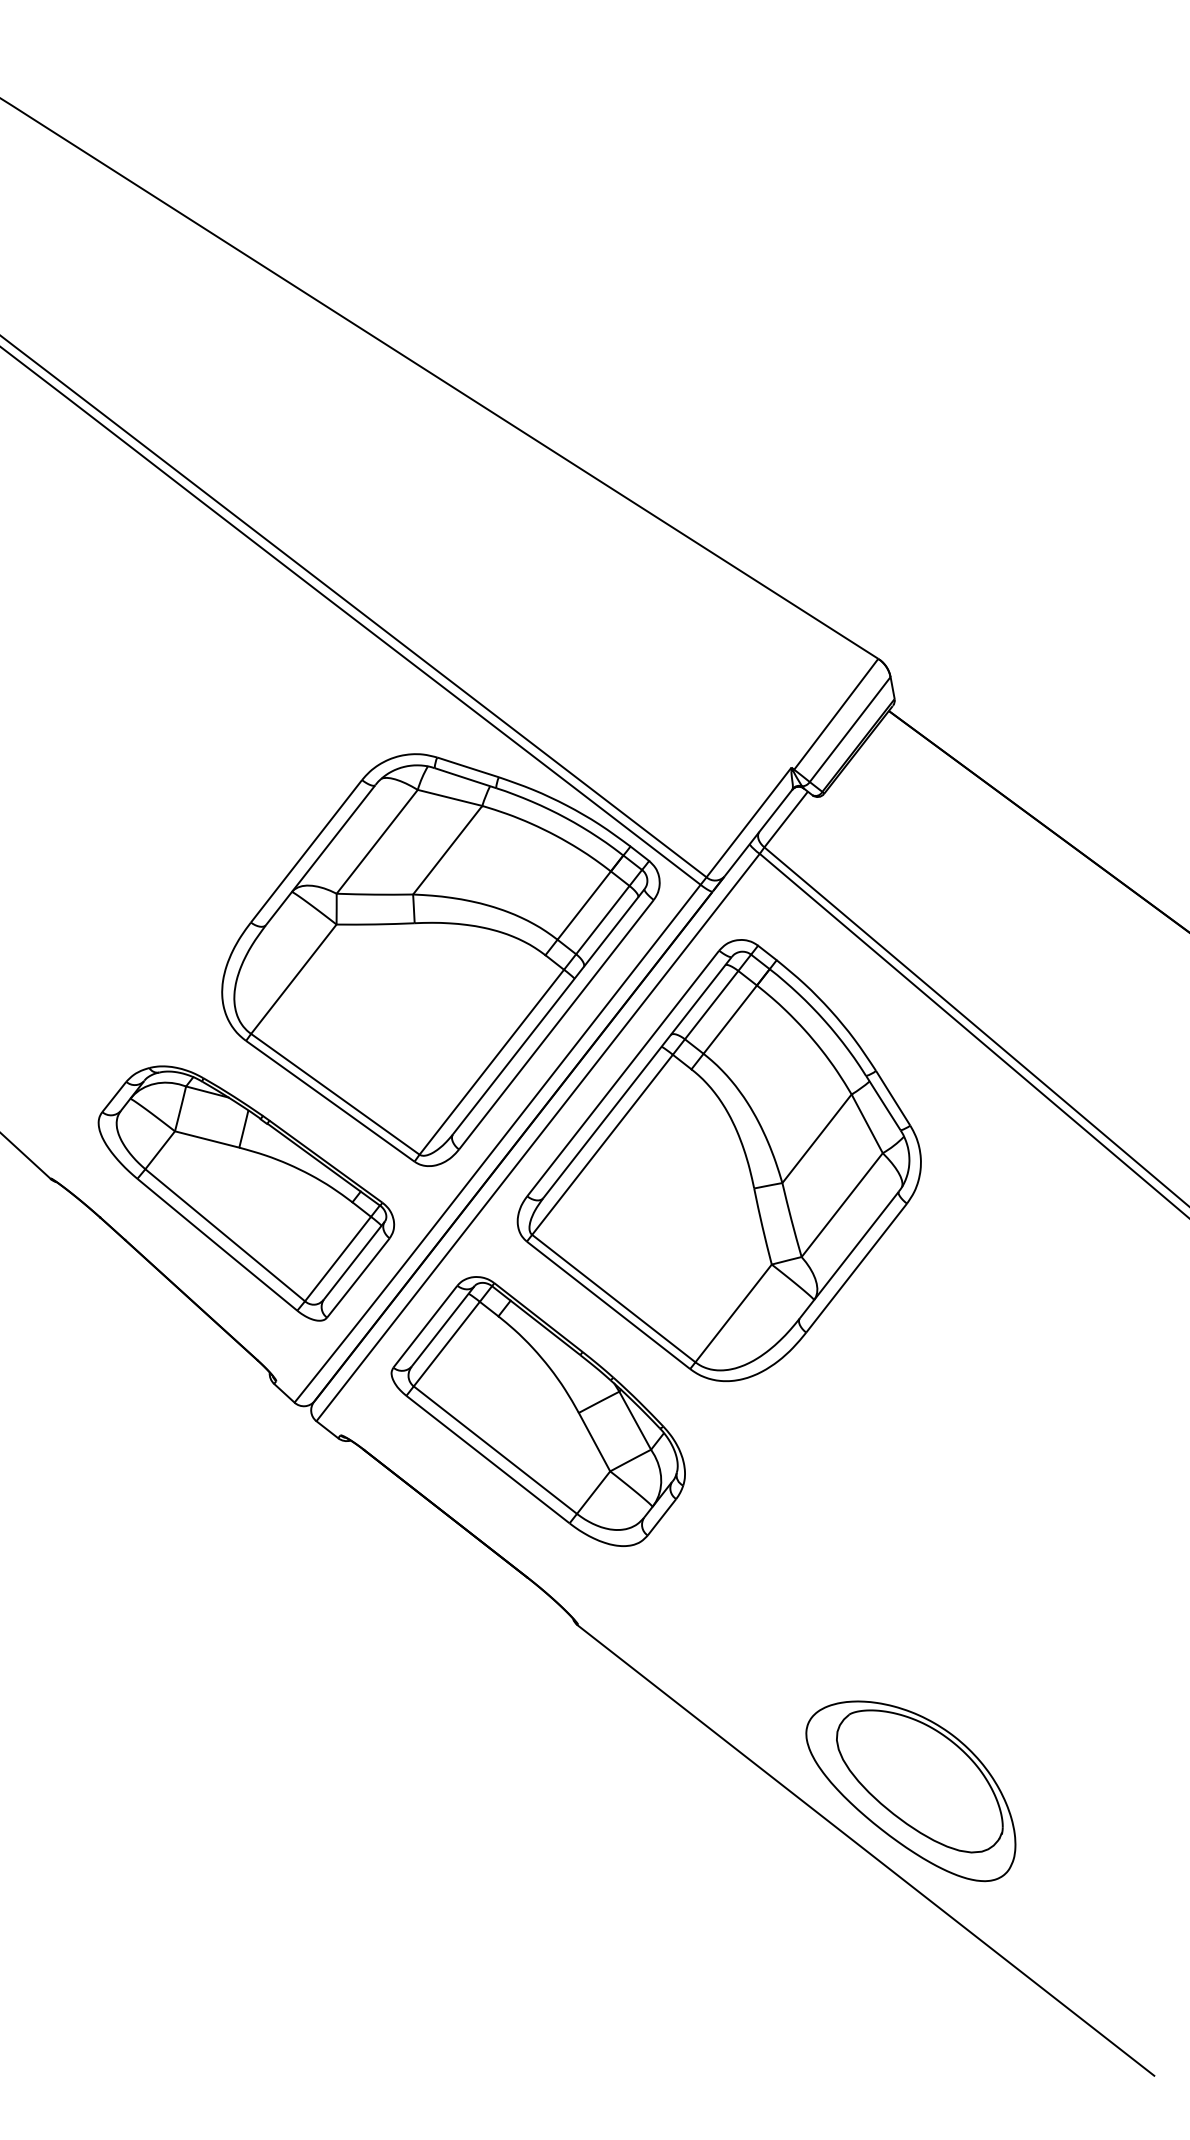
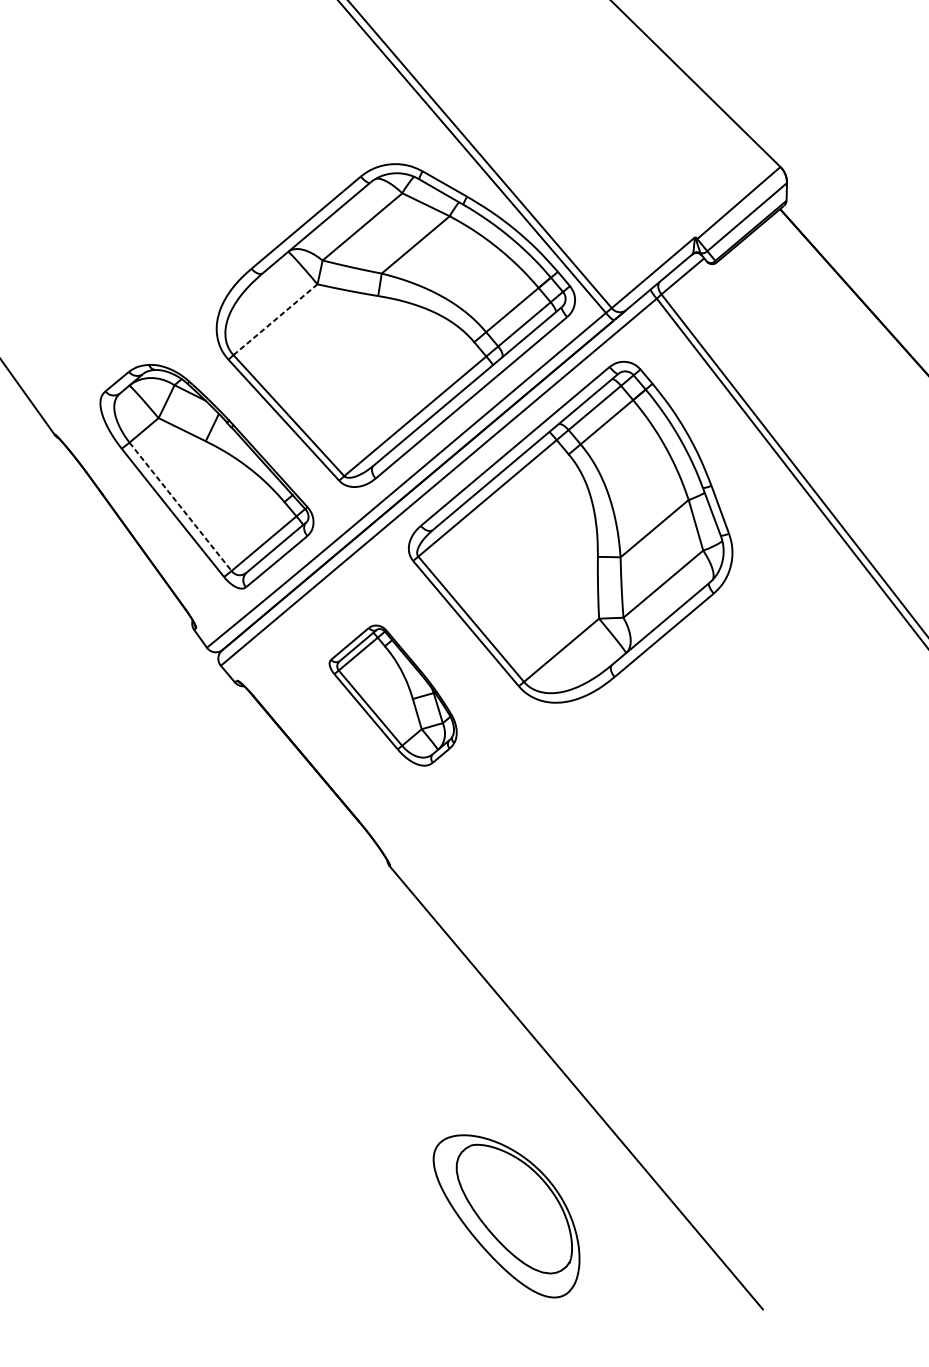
line: (294, 978) -> (276, 319), solid -> dashed
line: (225, 1235) -> (180, 507), solid -> dashed
part: (537, 1411) -> (393, 694), size x0.6
part: (910, 1791) -> (505, 1215), moved

